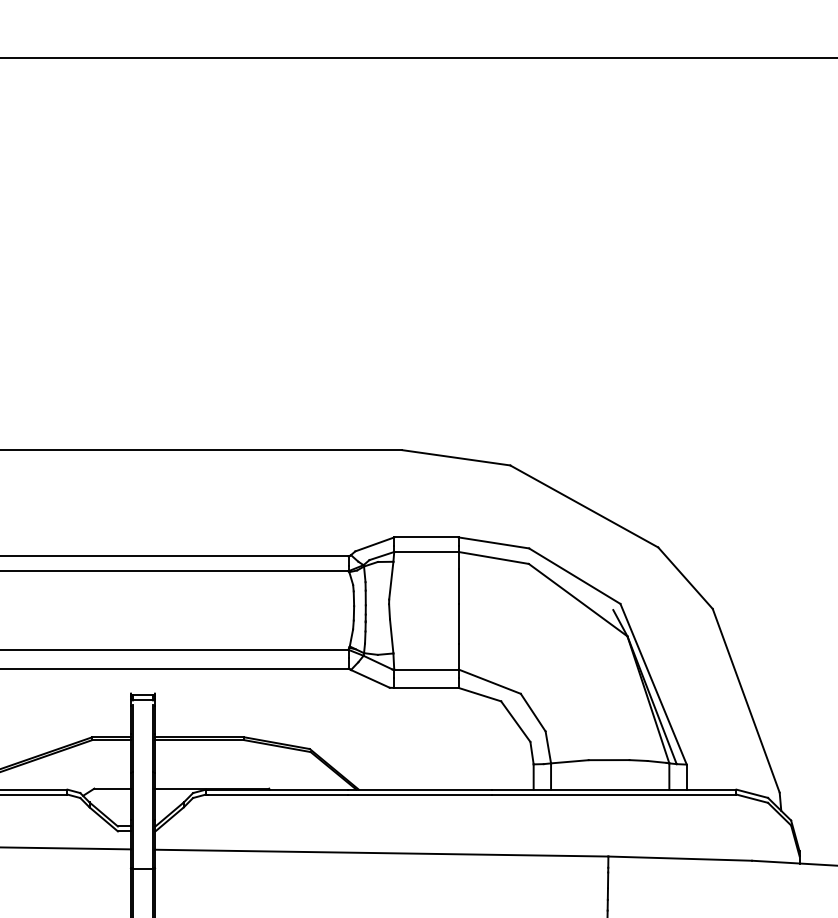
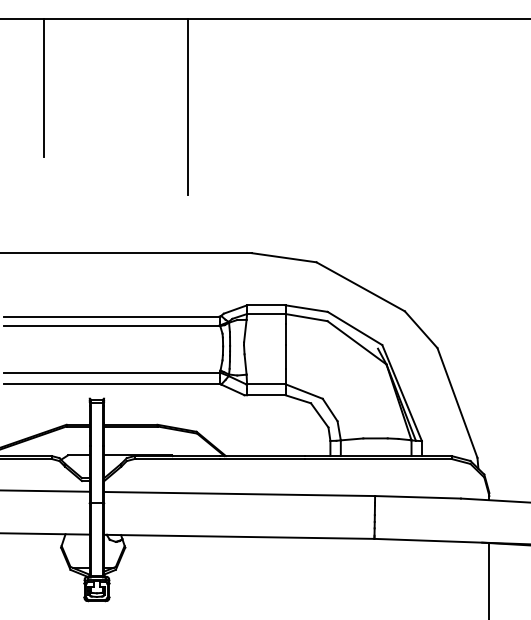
line: (53, 172) -> (43, 87), added
line: (294, 204) -> (187, 106), added

